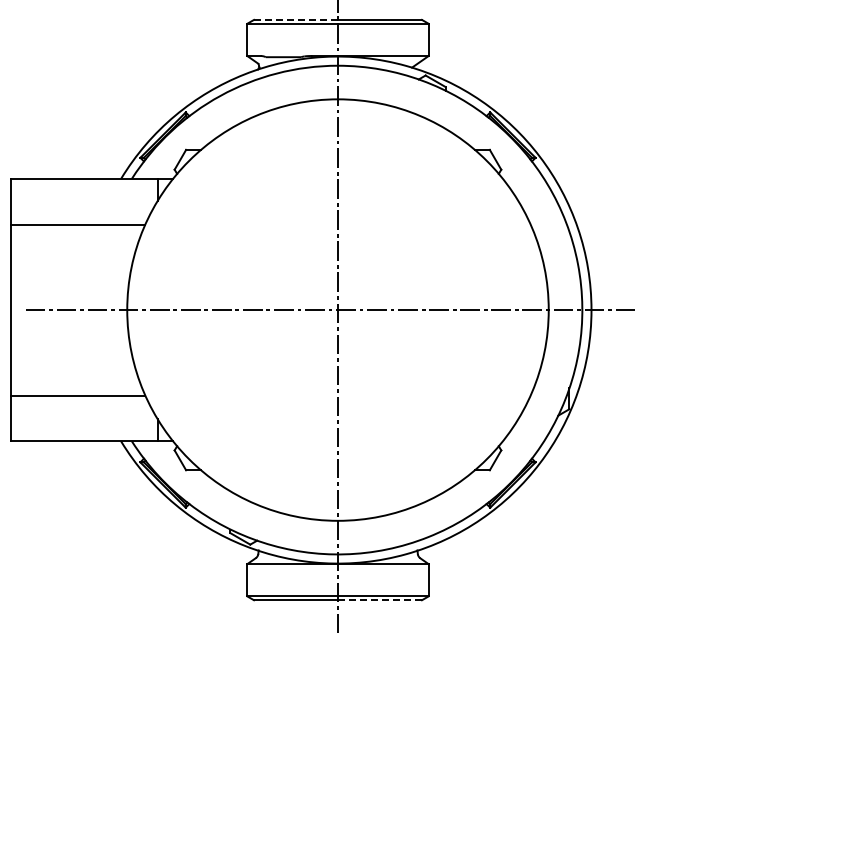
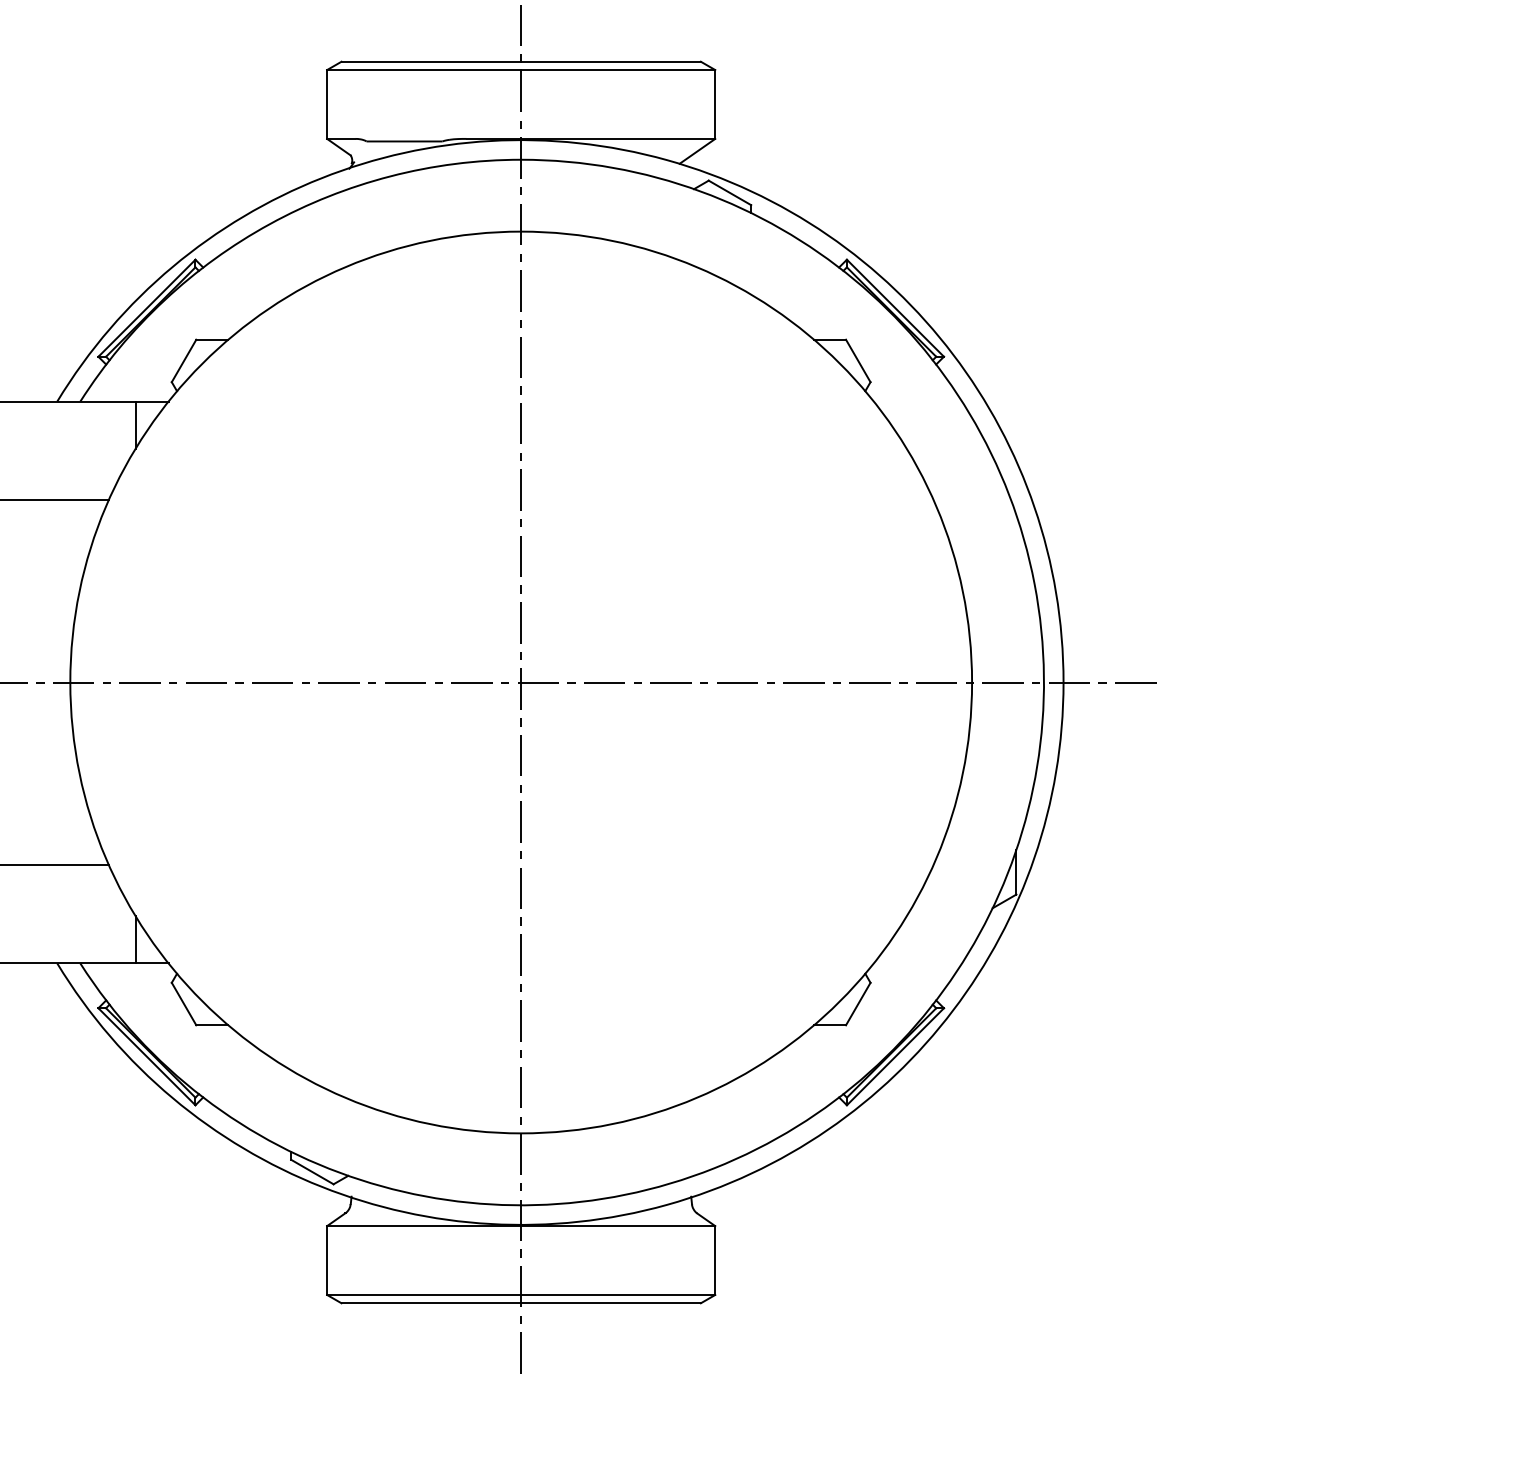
line: (296, 19) -> (432, 60), dashed -> solid
line: (380, 600) -> (612, 1303), dashed -> solid

